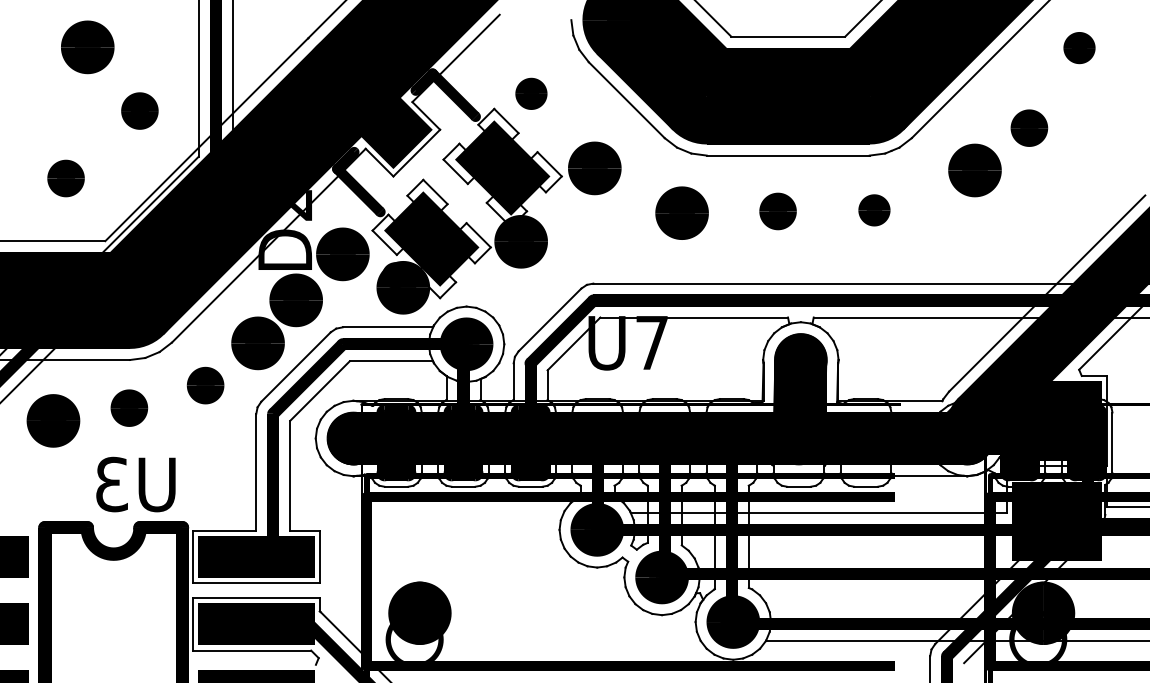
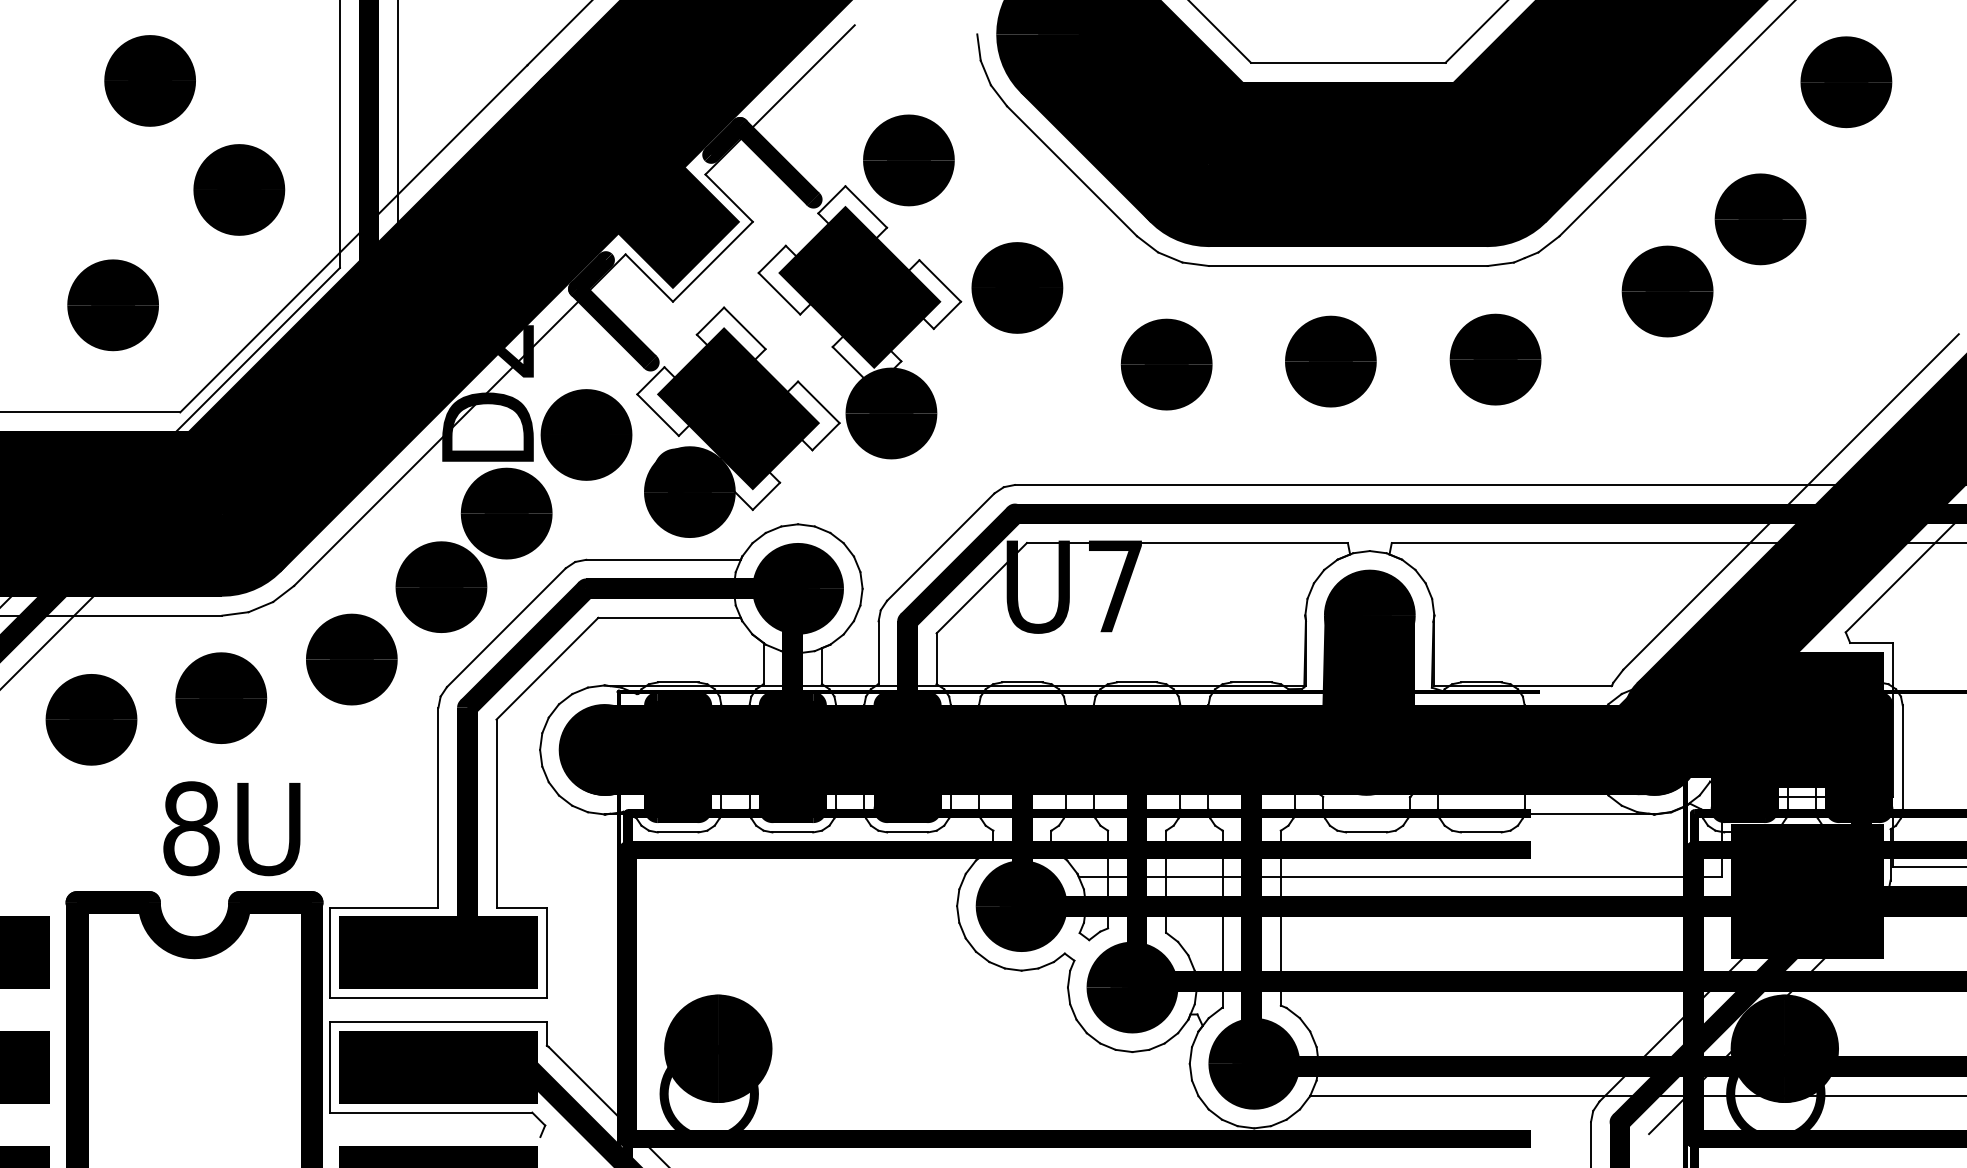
part: (1079, 47) -> (1846, 81), size x1.67
part: (531, 93) -> (909, 159), size x1.67
part: (139, 110) -> (238, 188), size x1.43
part: (1029, 127) -> (1760, 217), size x1.43
part: (65, 178) -> (112, 305), size x1.43
part: (874, 210) -> (1495, 359), size x1.67
part: (777, 211) -> (1329, 361), size x1.43
part: (205, 385) -> (351, 659), size x1.43
part: (129, 407) -> (221, 696), size x1.43
text: (111, 484) -> (190, 828), U3 -> U8

